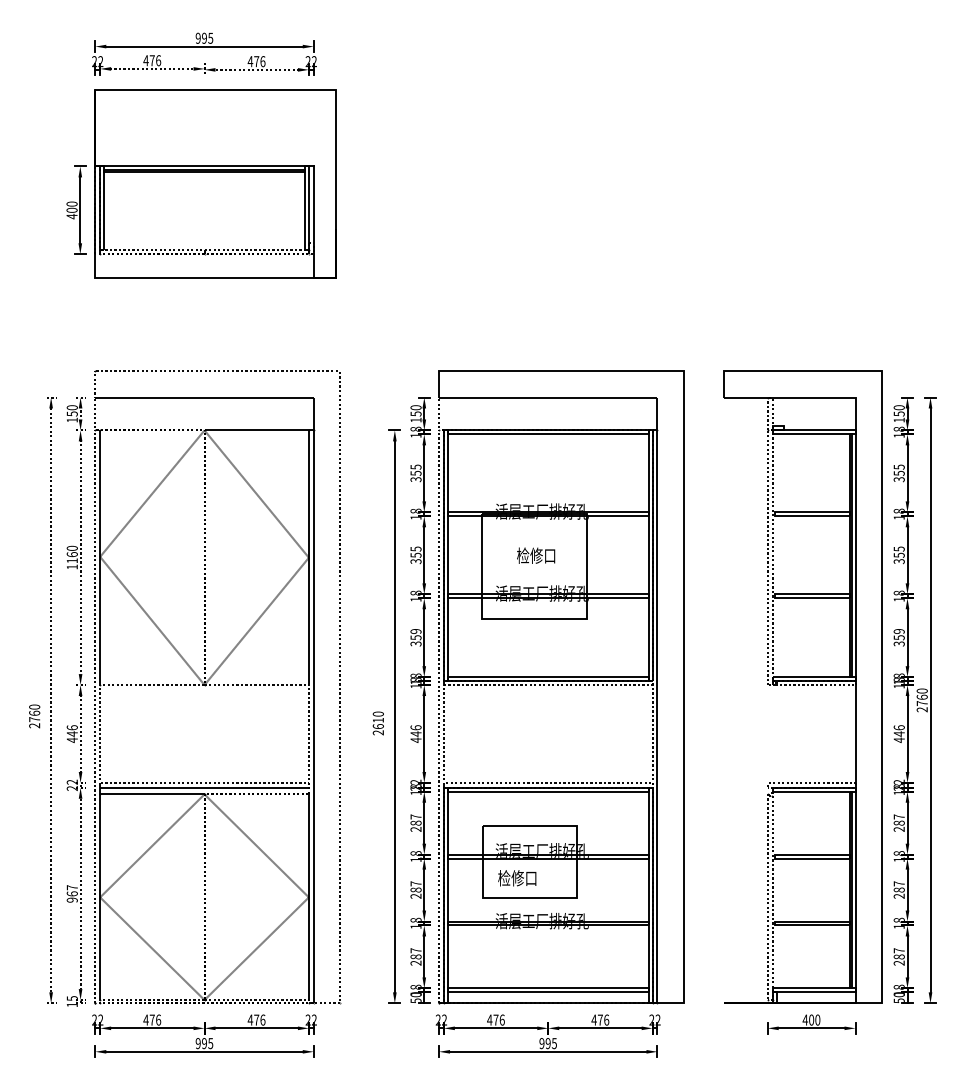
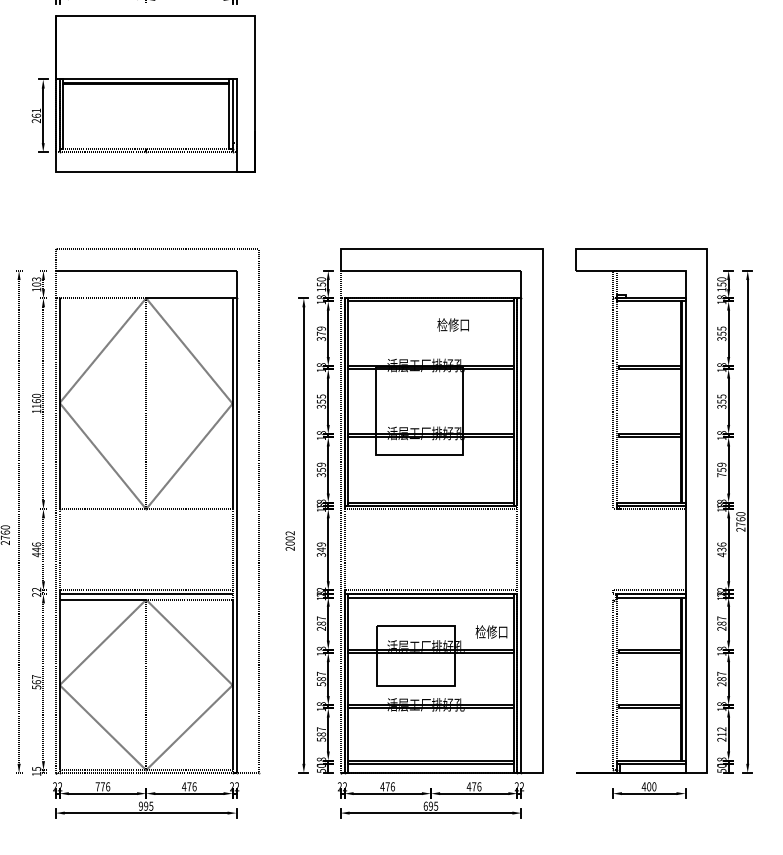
text: (71, 210) -> (35, 115), 400 -> 261
text: (71, 410) -> (35, 281), 150 -> 103
text: (415, 469) -> (320, 330), 355 -> 379
text: (536, 555) -> (453, 324), moved
text: (898, 643) -> (721, 474), 359 -> 759
text: (377, 719) -> (289, 537), 2610 -> 2002
text: (415, 733) -> (320, 549), 446 -> 349
text: (898, 733) -> (721, 549), 446 -> 436
text: (517, 878) -> (491, 632), moved
text: (415, 895) -> (320, 683), 287 -> 587
text: (71, 899) -> (35, 686), 967 -> 567
text: (898, 953) -> (721, 731), 287 -> 212
text: (415, 962) -> (320, 739), 287 -> 587
text: (145, 1019) -> (97, 786), 476 -> 776
text: (541, 1043) -> (425, 806), 995 -> 695

